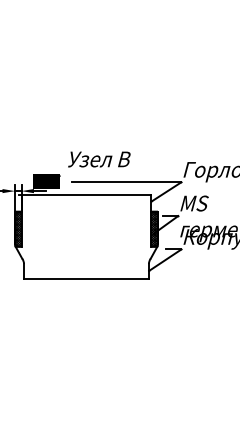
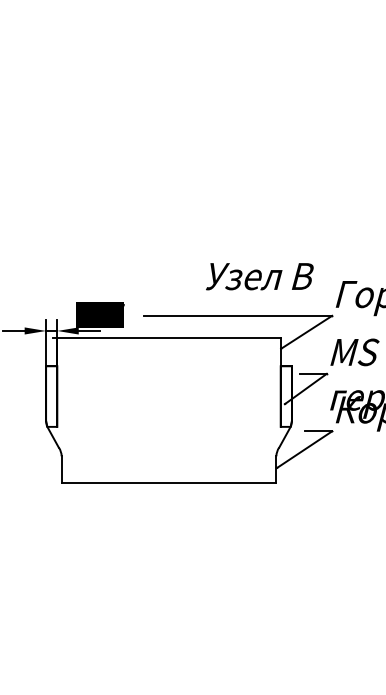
text: (99, 159) -> (260, 276), moved
hatch: (17, 228) -> (50, 395), removed
hatch: (154, 228) -> (285, 395), removed

